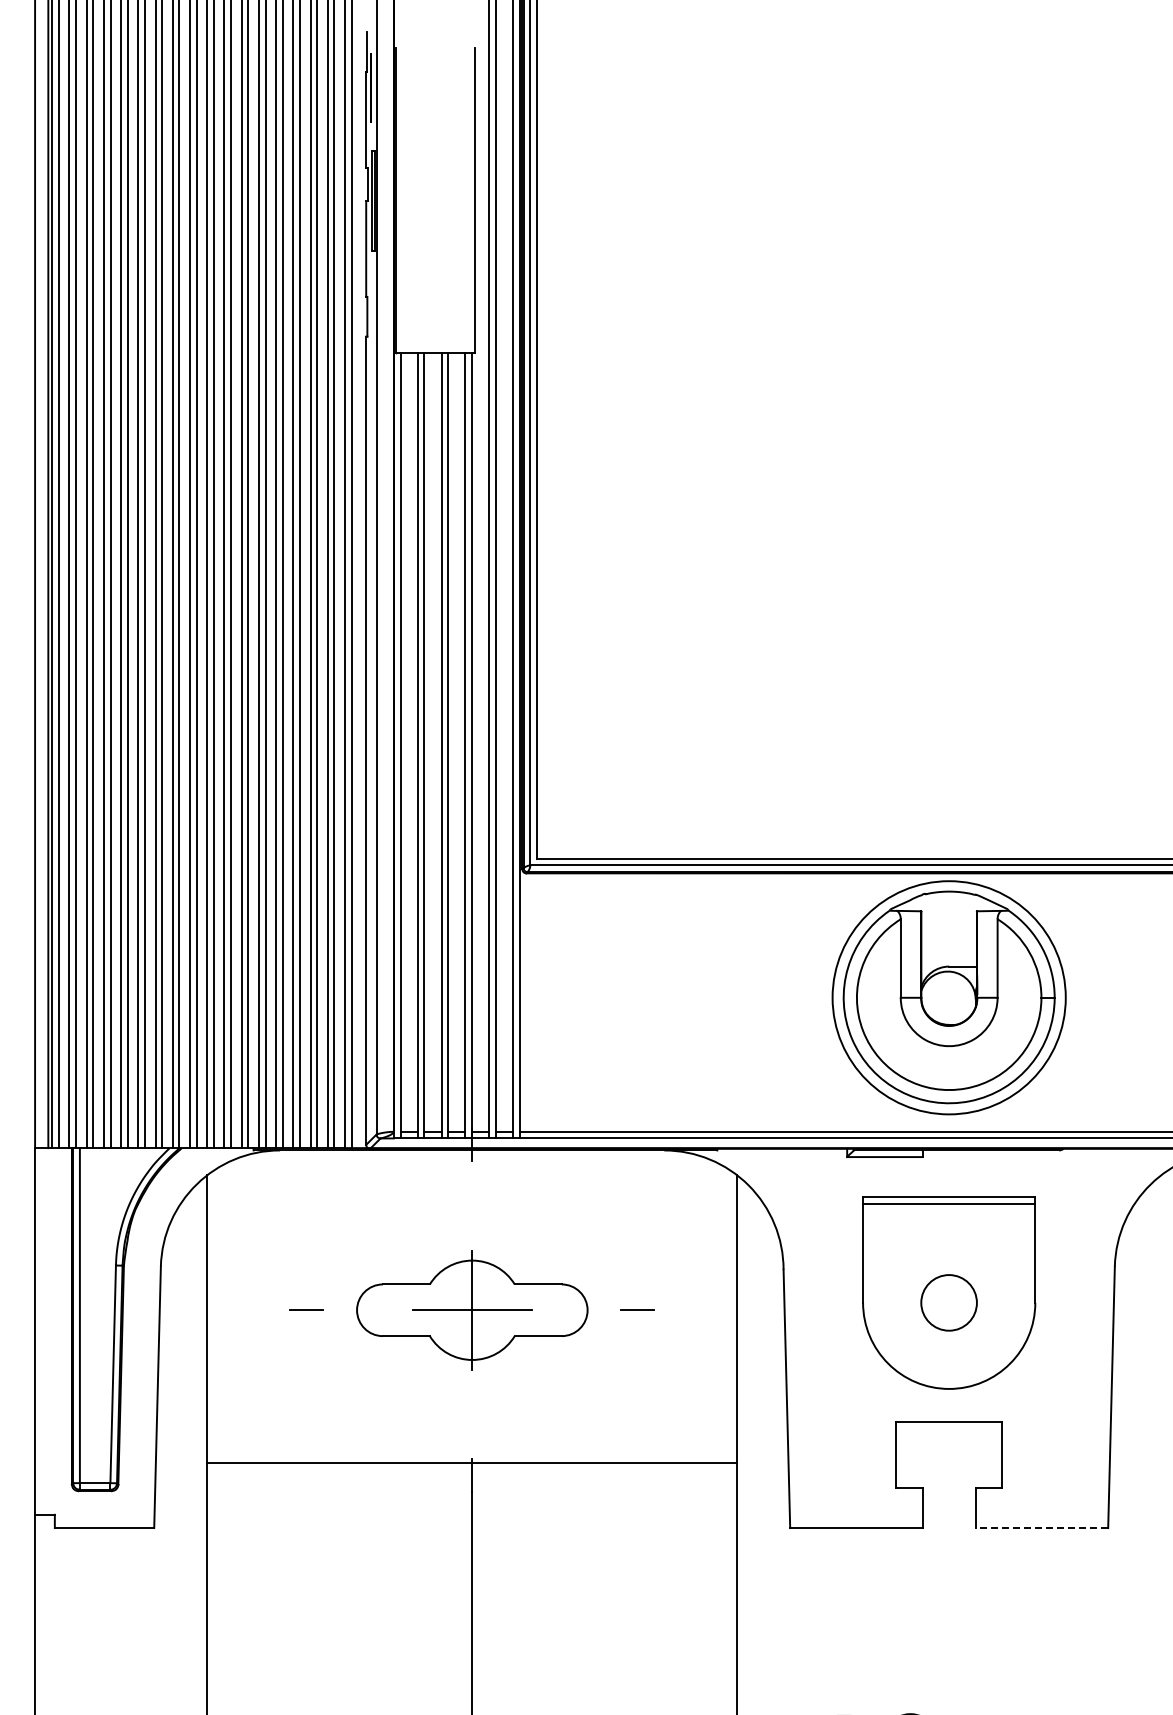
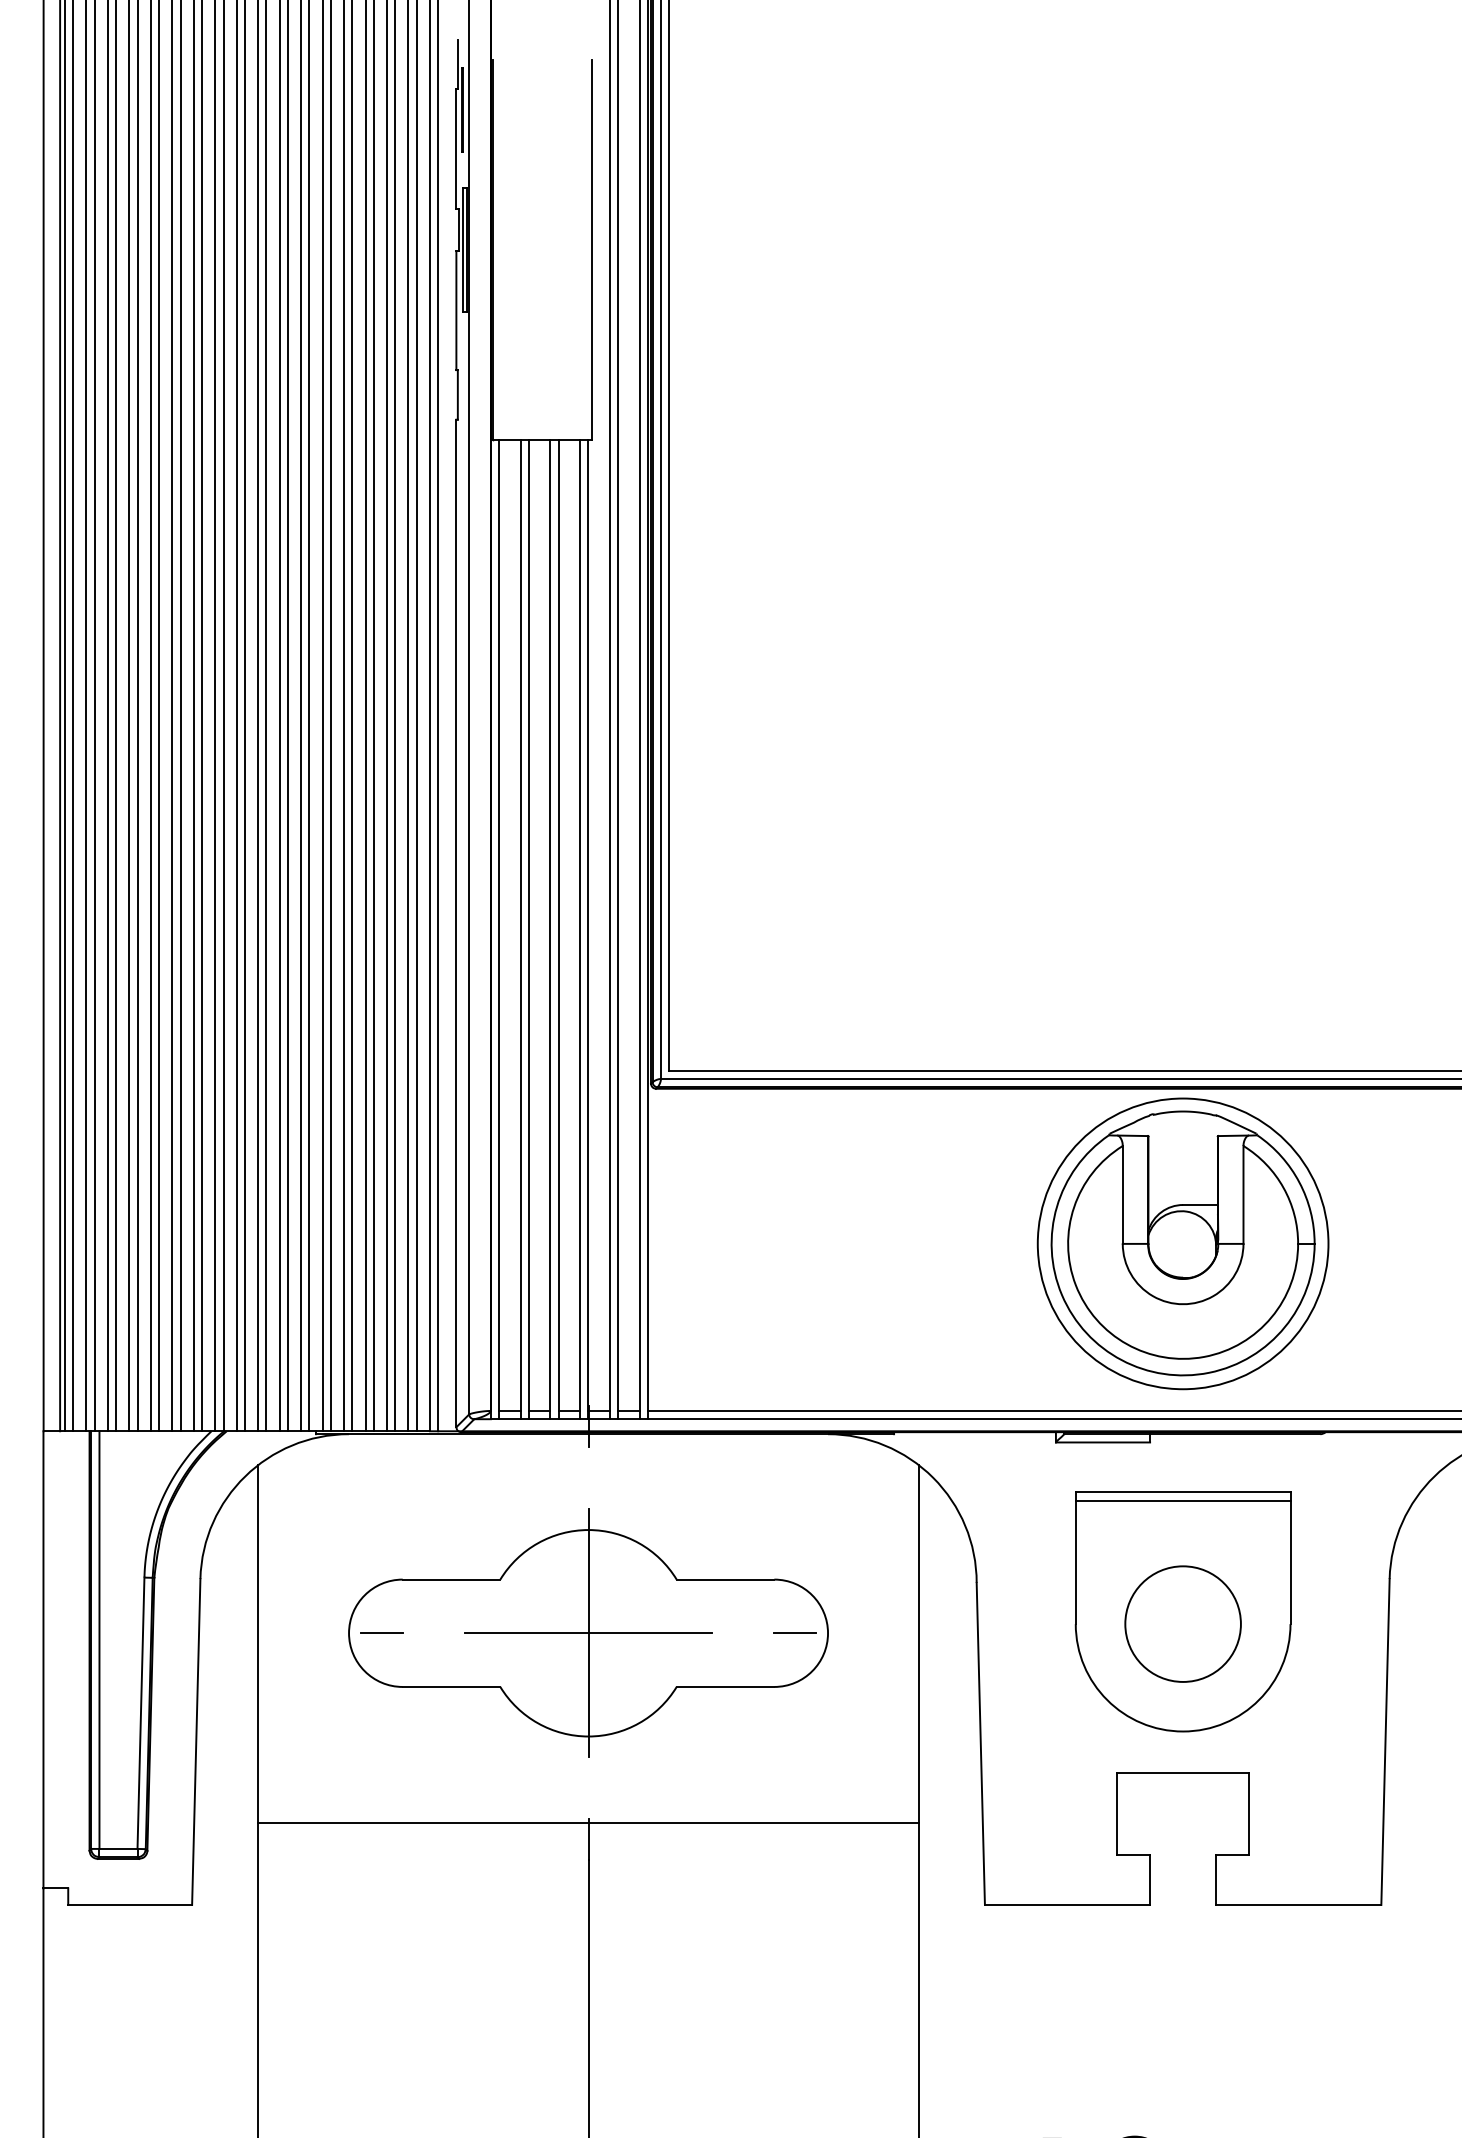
circle: (948, 1302) -> (1182, 1623), size x1.67
part: (472, 1310) -> (588, 1633), size x1.67
line: (1041, 1528) -> (1298, 1905), dashed -> solid

